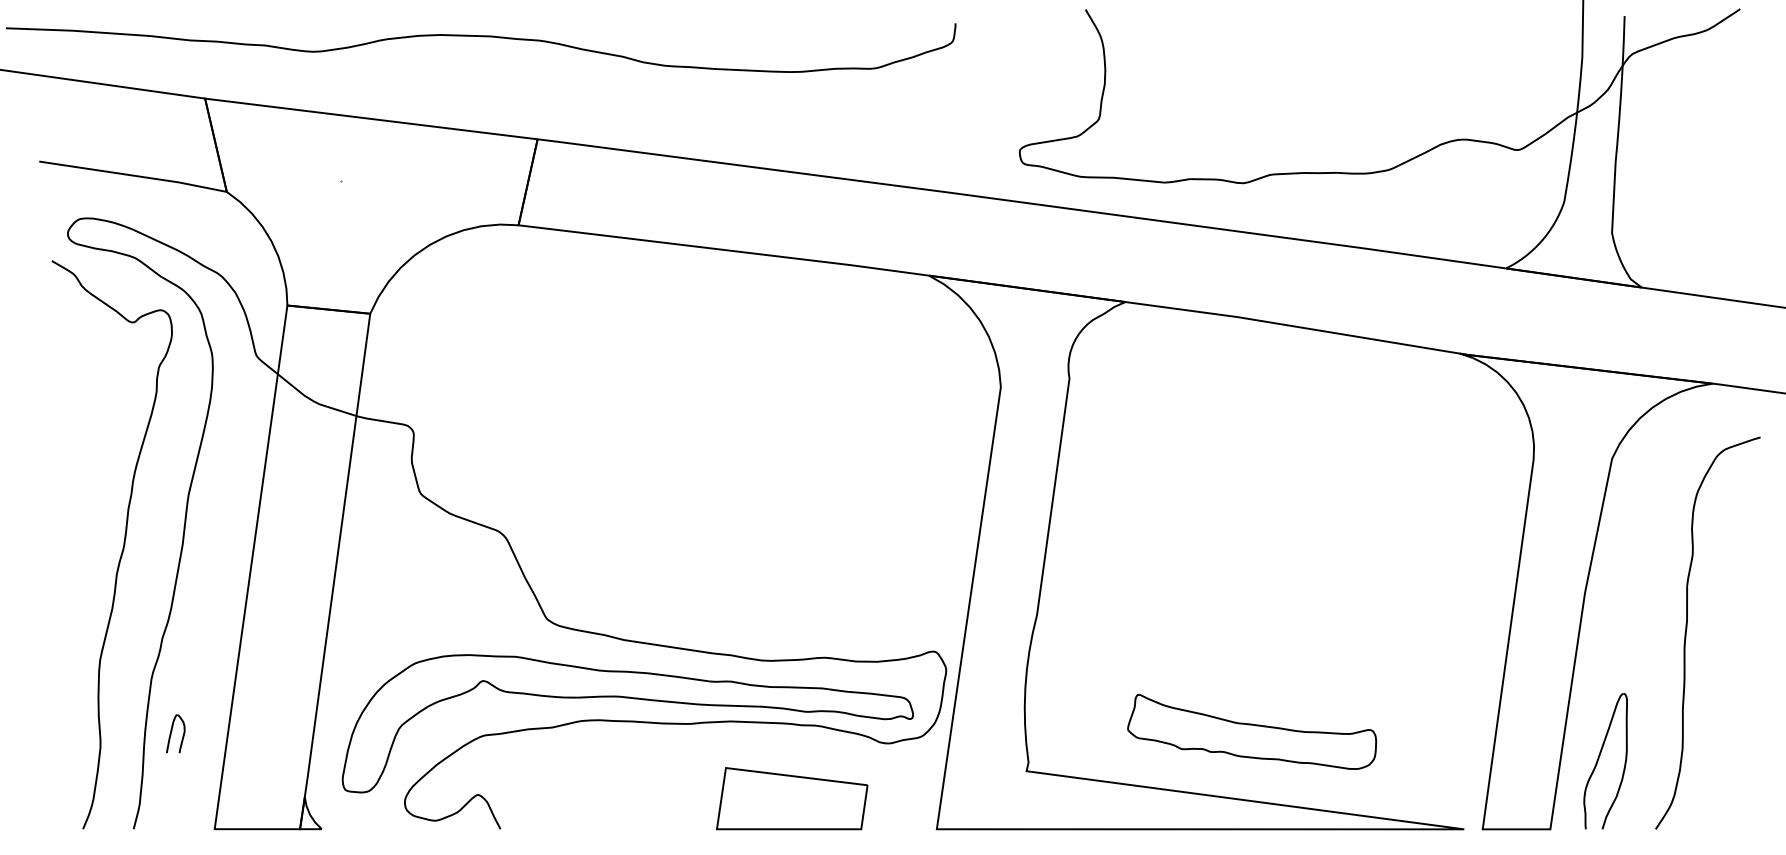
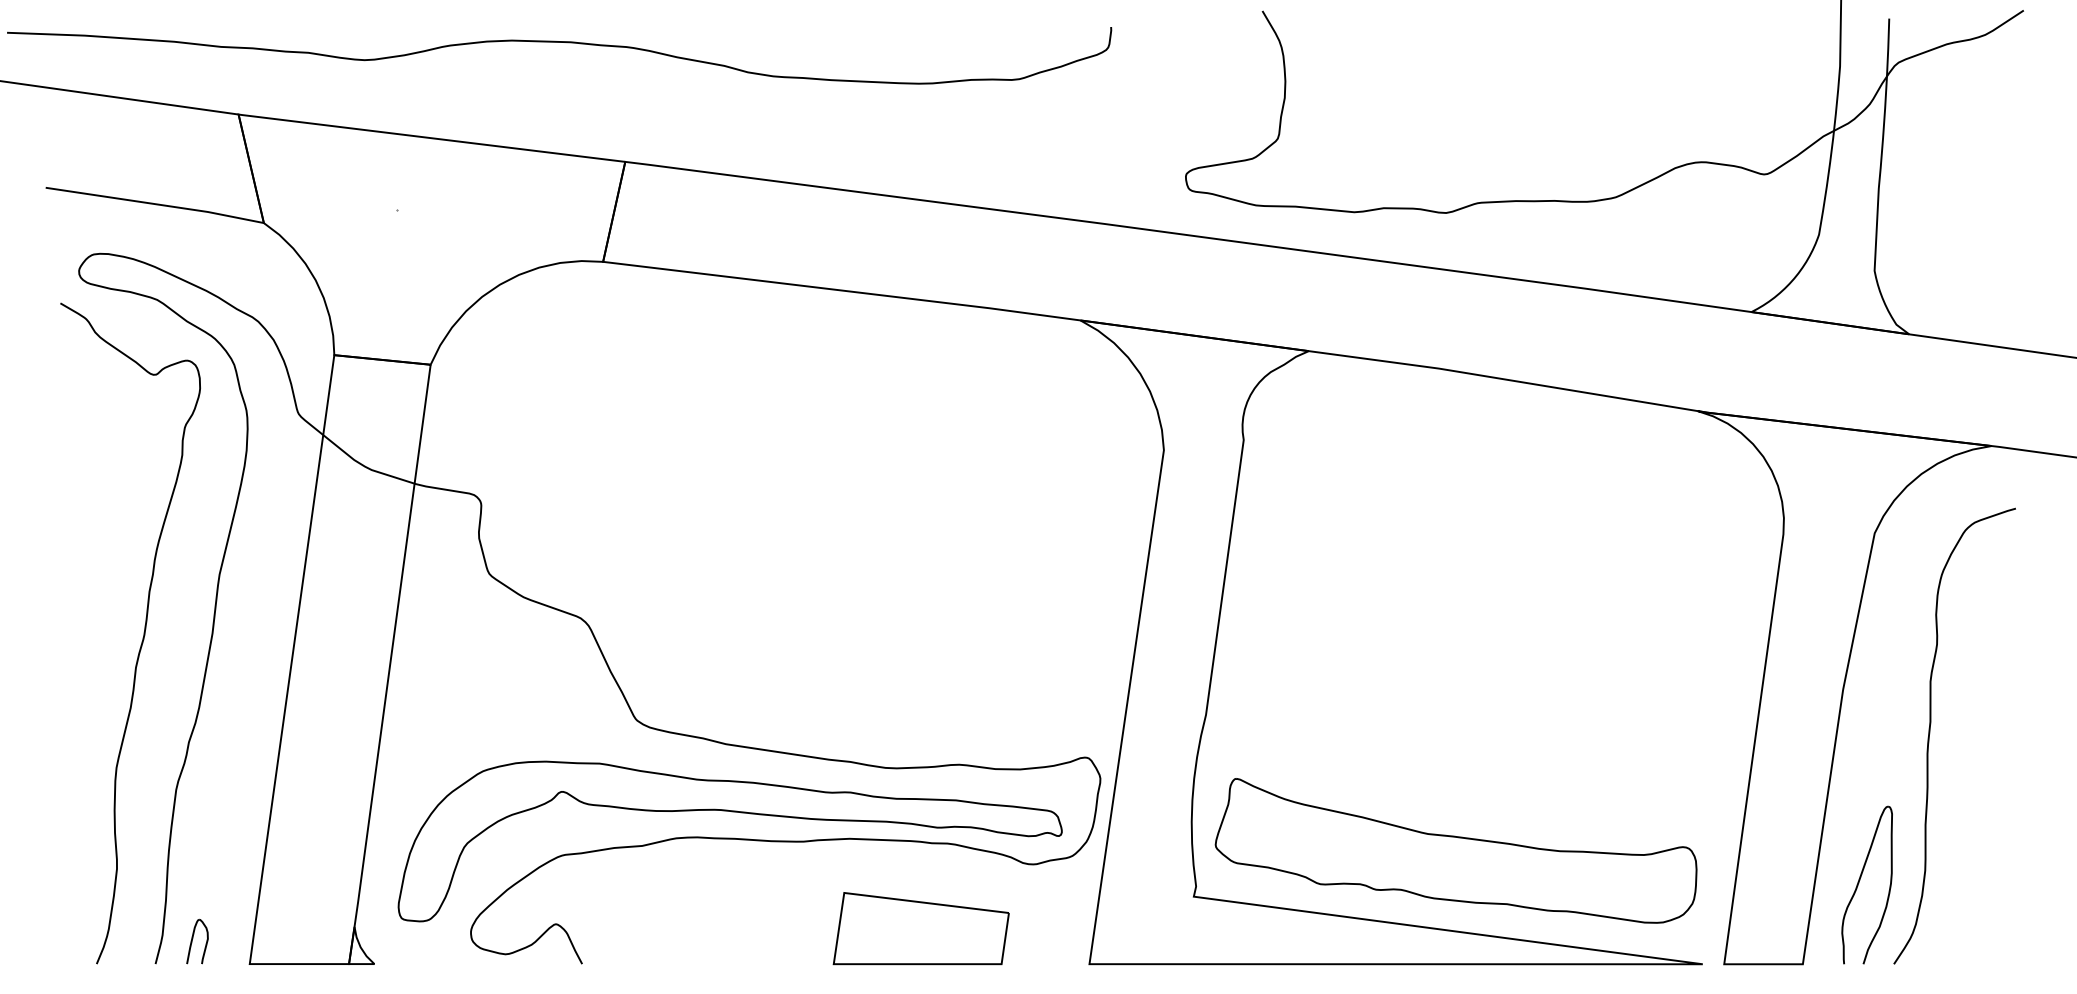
curve: (1687, 629) -> (1930, 731), moved
part: (1251, 731) -> (1455, 850), size x1.67
part: (175, 733) -> (197, 941), moved

